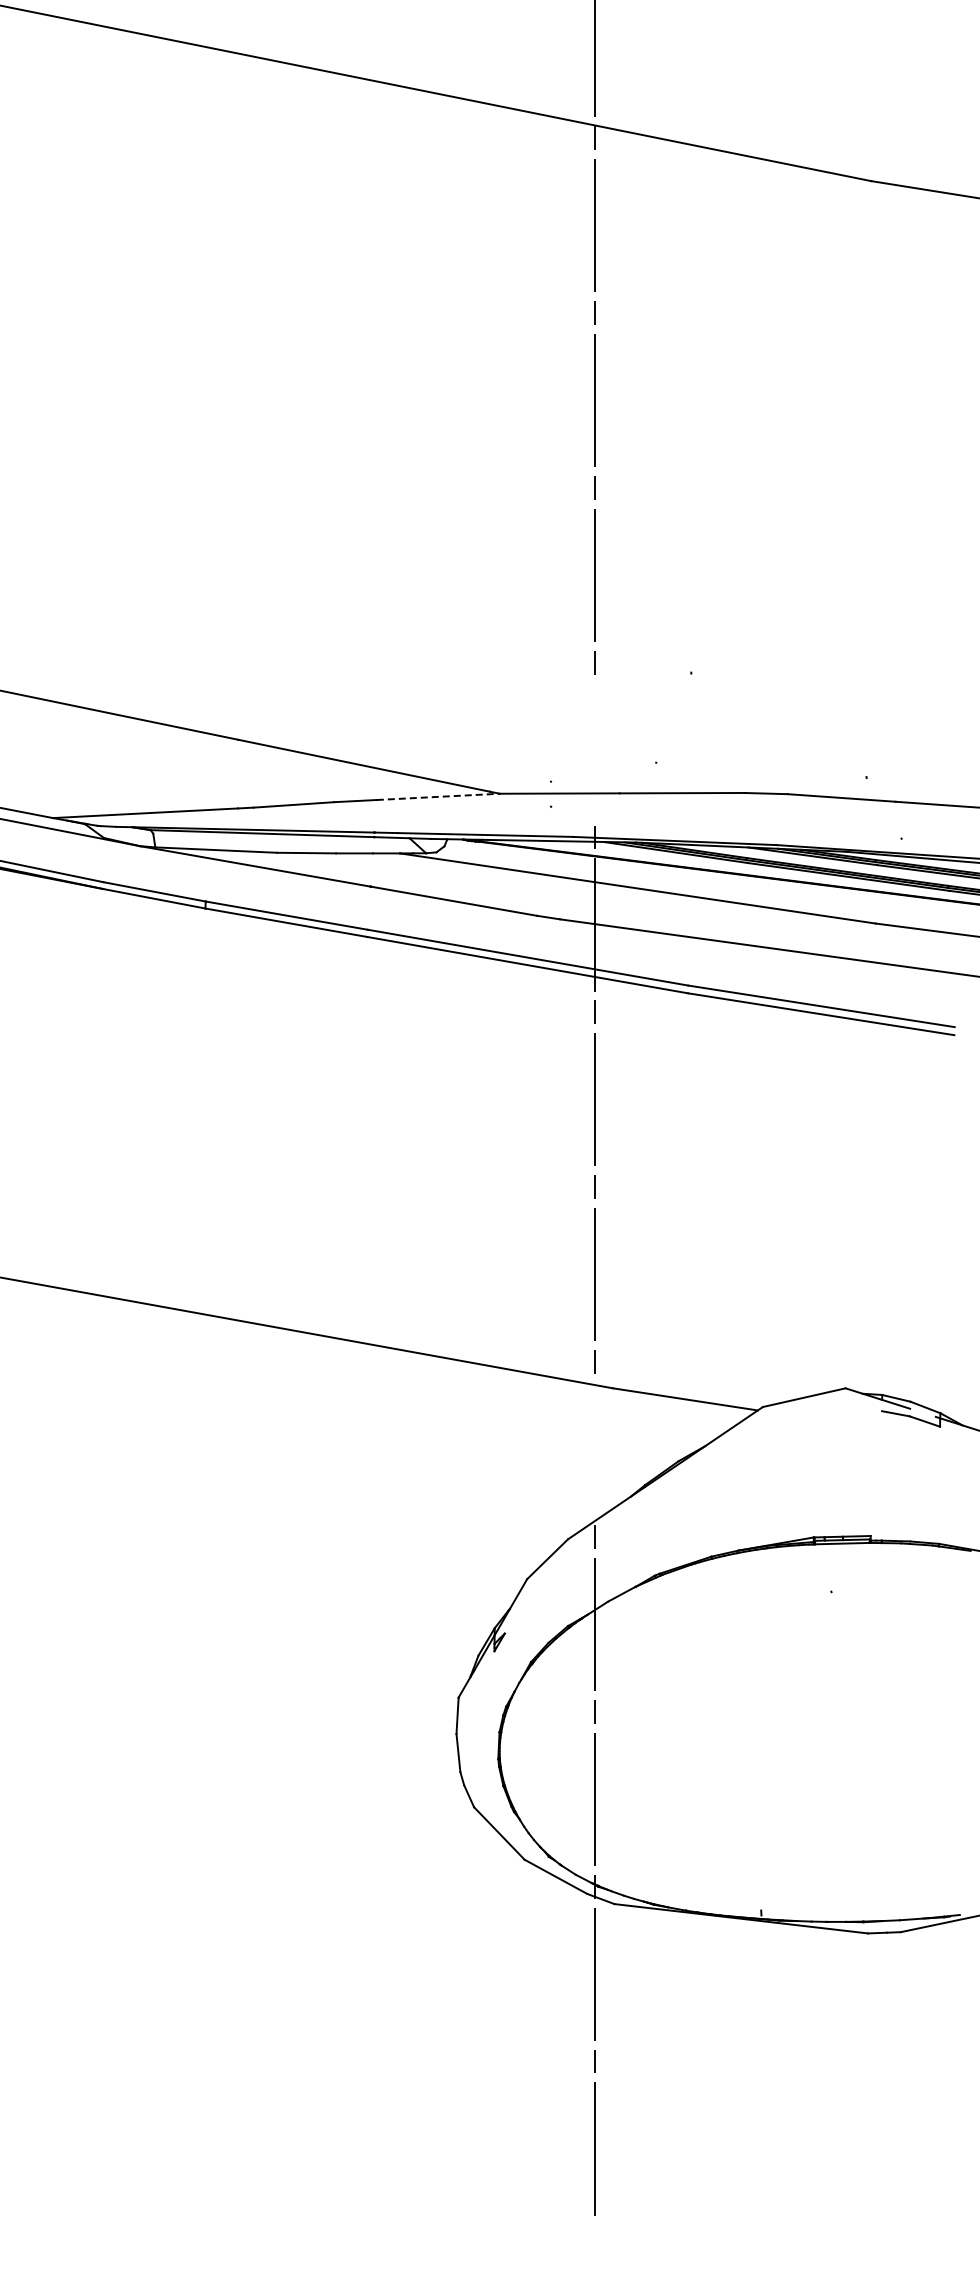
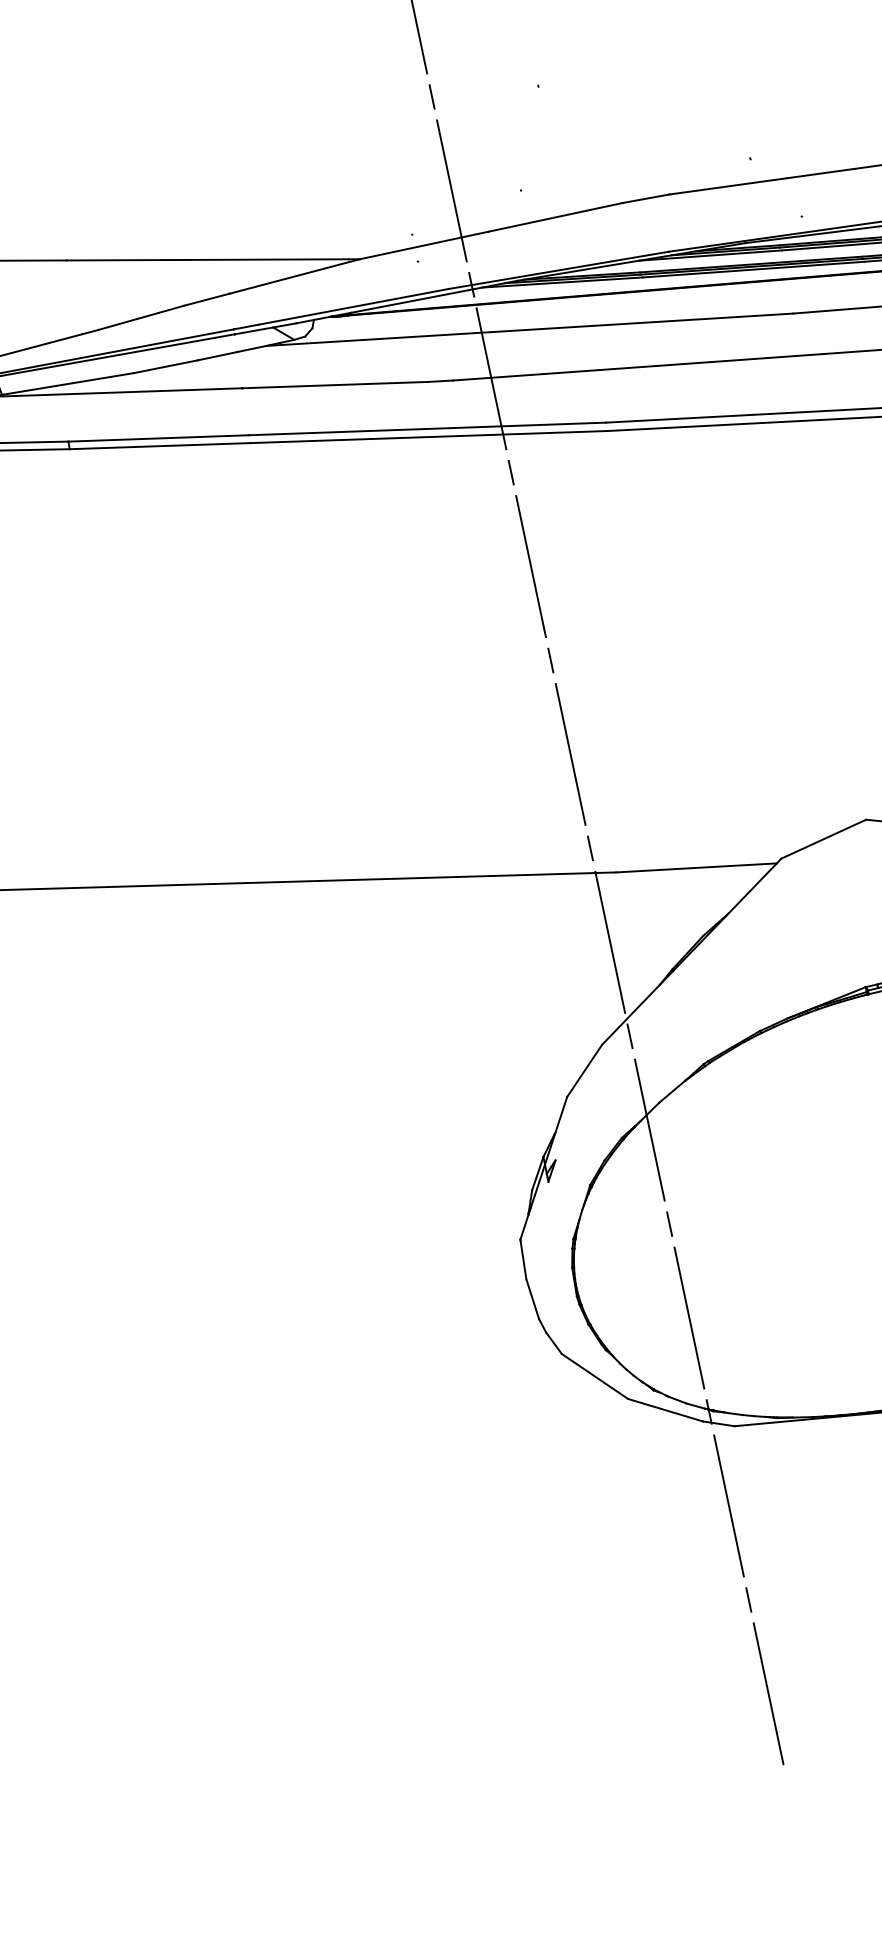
line: (594, 749) -> (451, 190), added
line: (438, 796) -> (294, 276), dashed -> solid
line: (594, 1449) -> (610, 942), added

